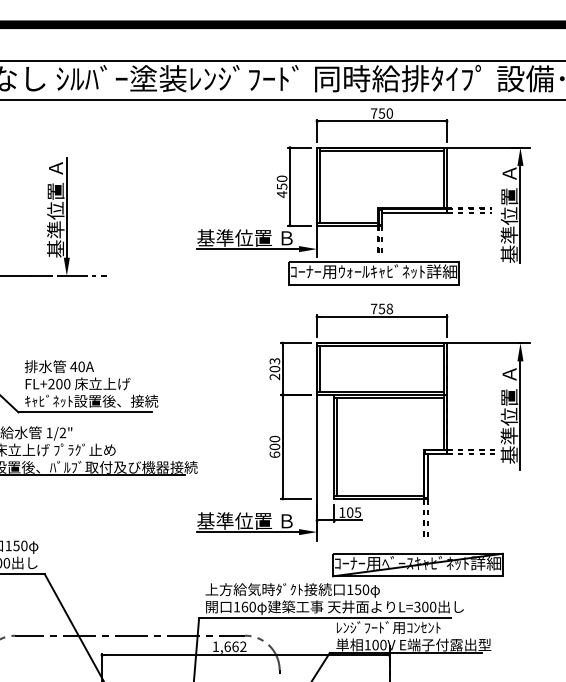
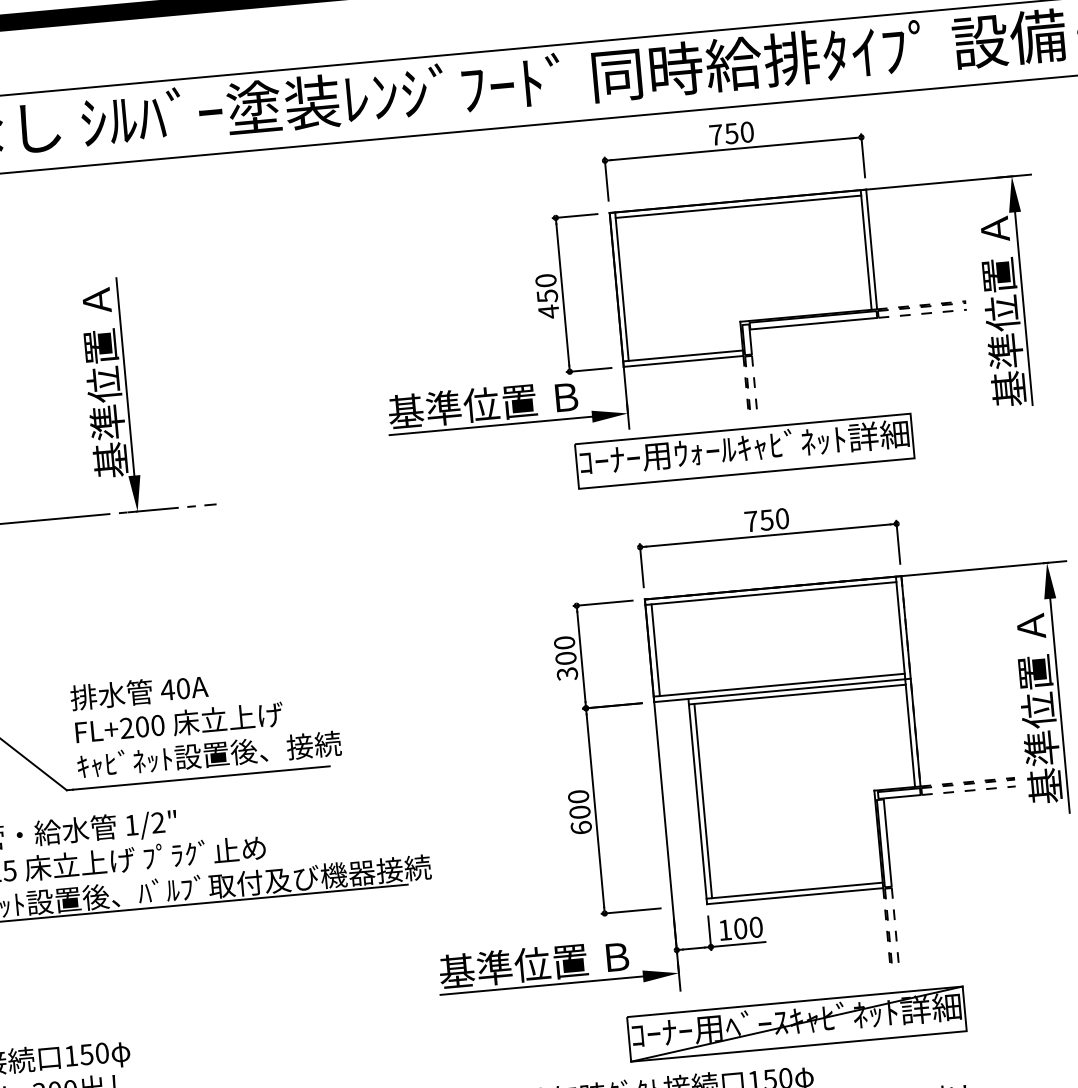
text: (389, 308) -> (781, 517), 758 -> 750
text: (274, 369) -> (565, 659), 203 -> 300
text: (357, 512) -> (755, 927), 105 -> 100
part: (417, 564) -> (795, 1023), moved

